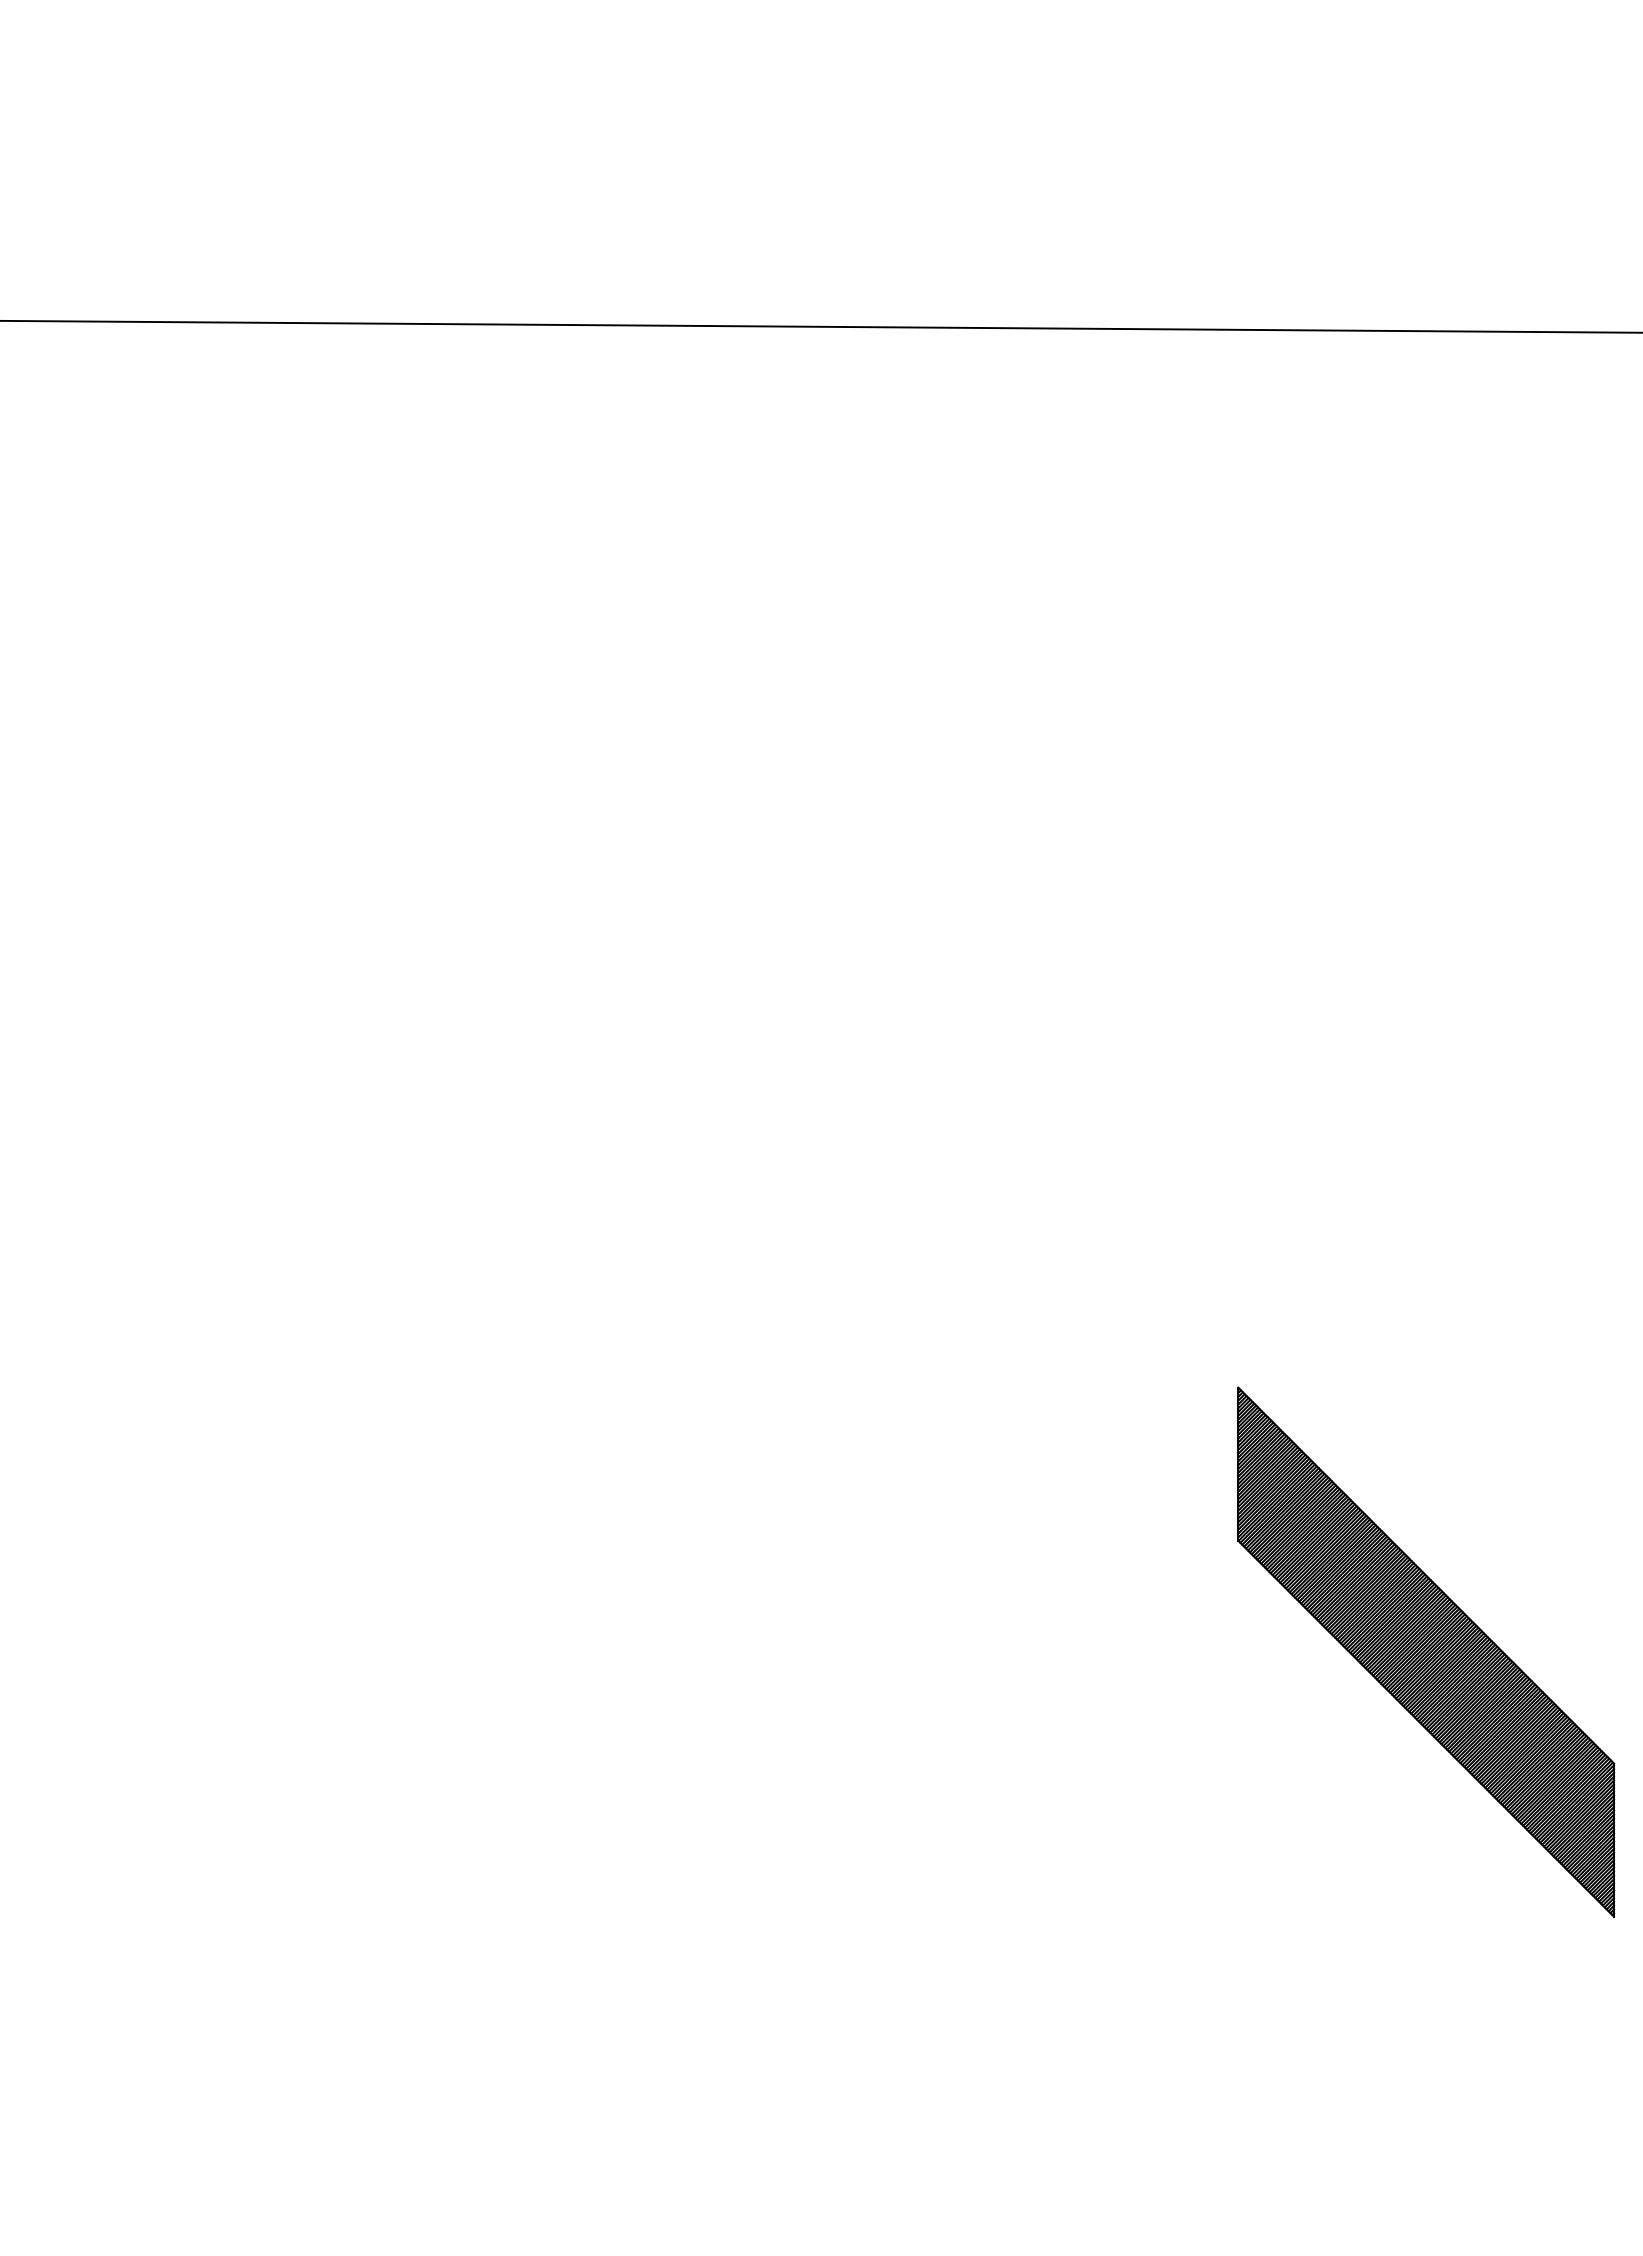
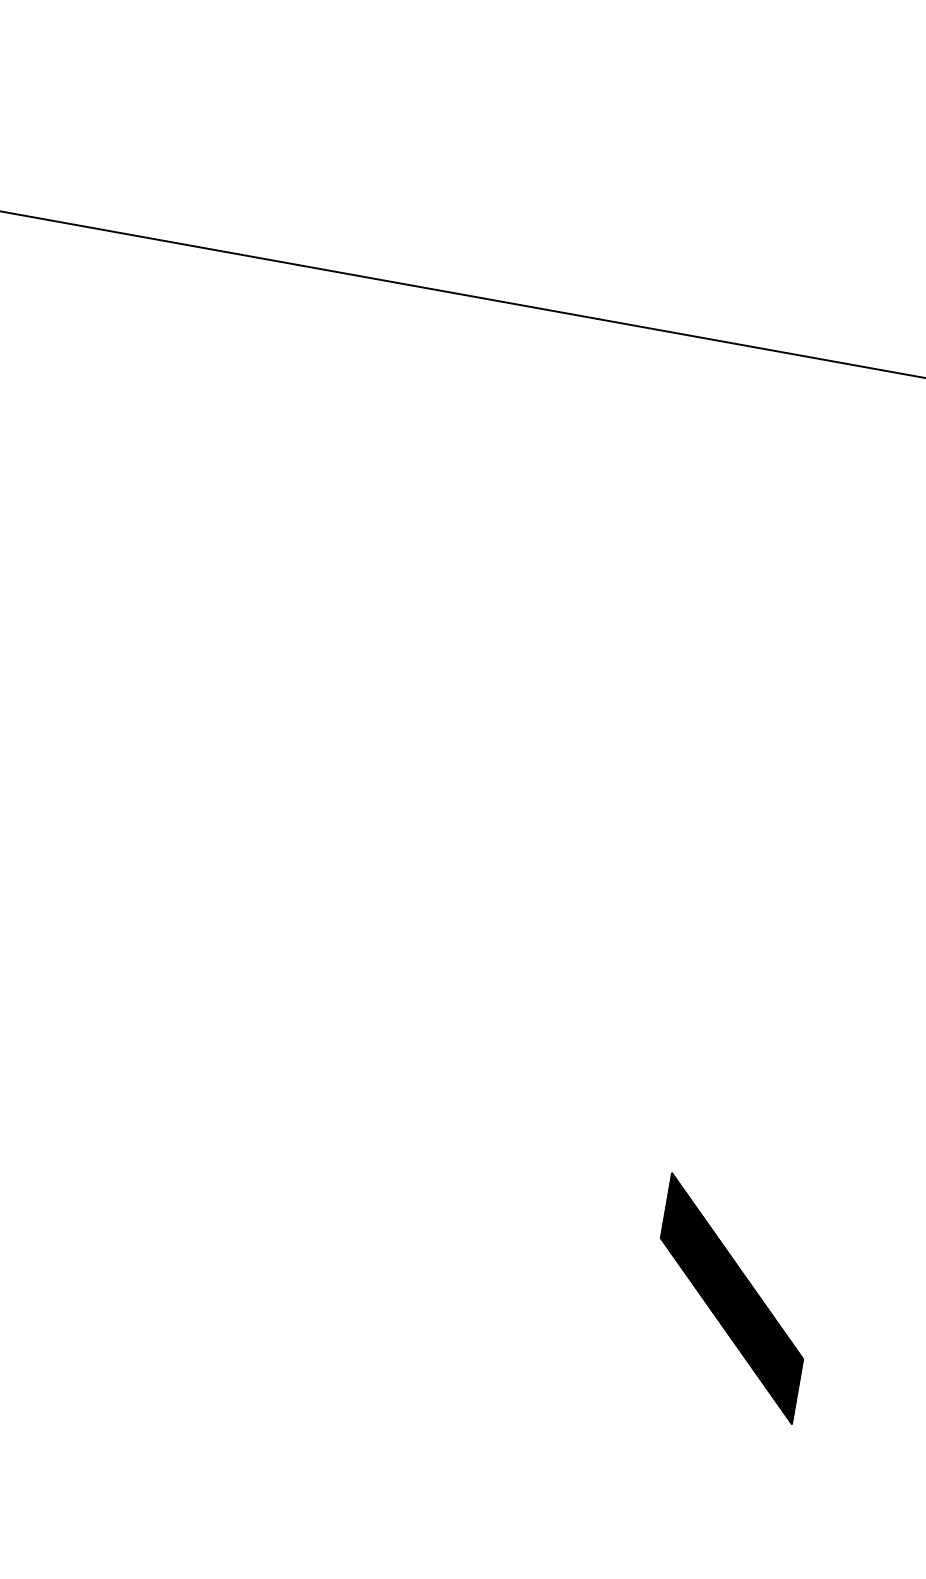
part: (1426, 1651) -> (732, 1298), size x0.6

